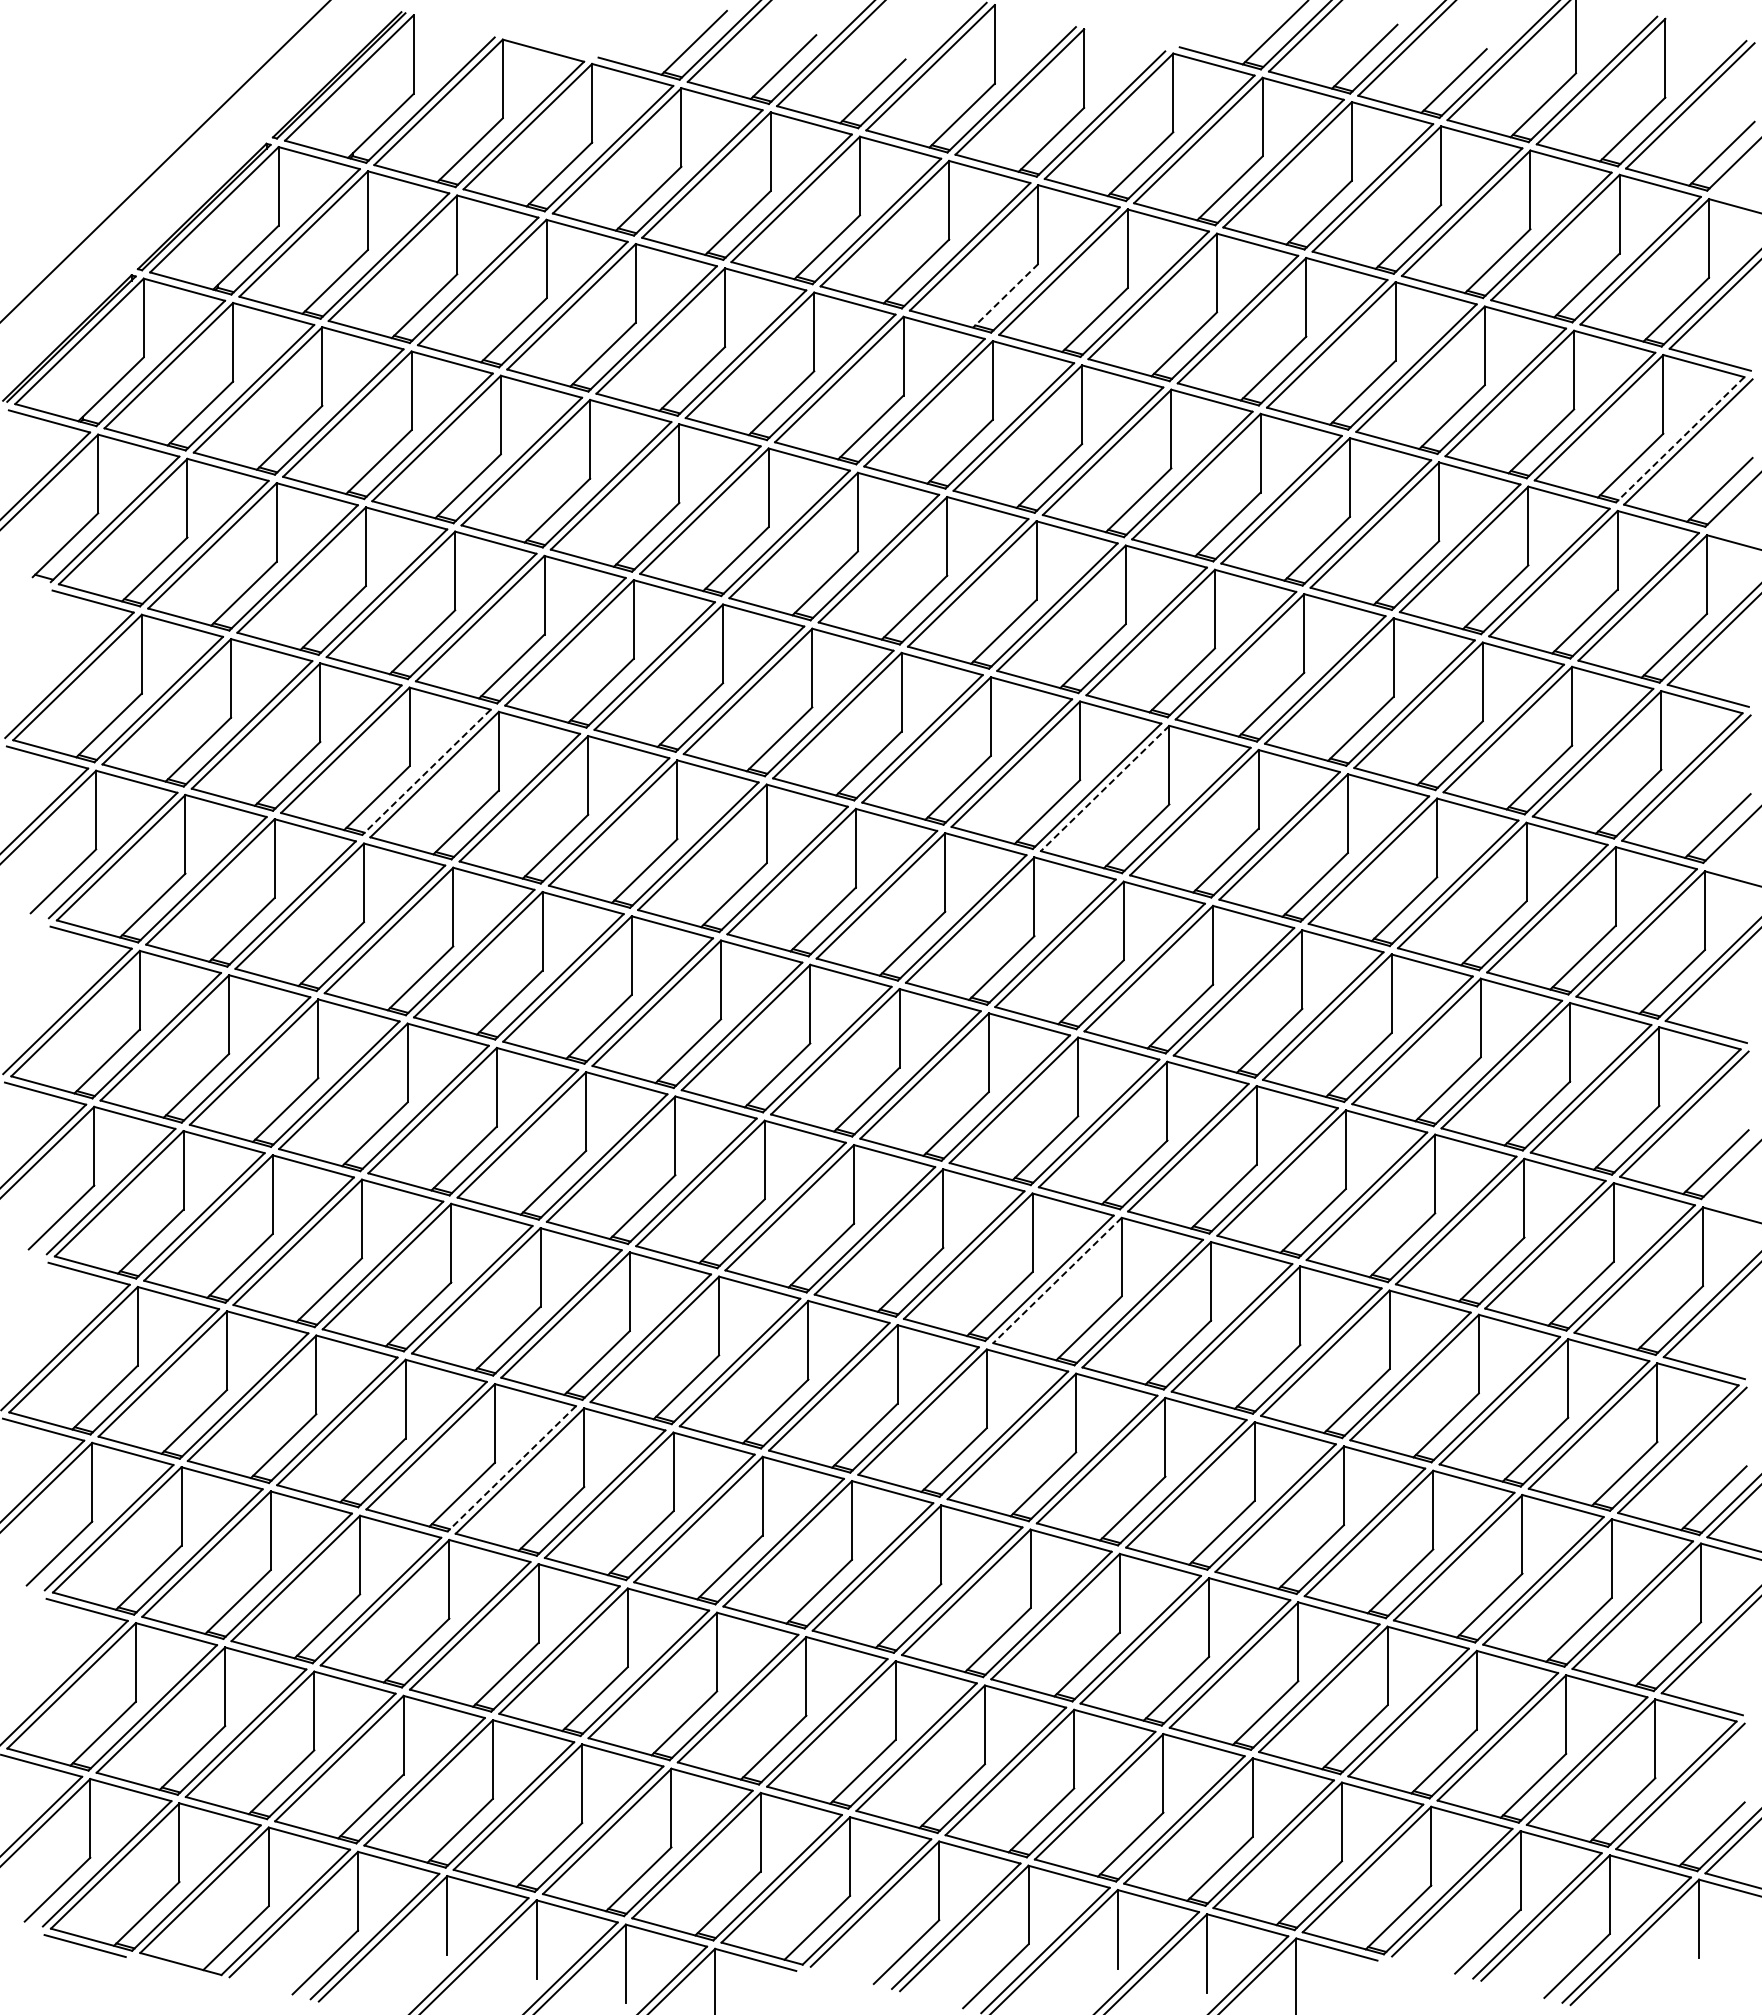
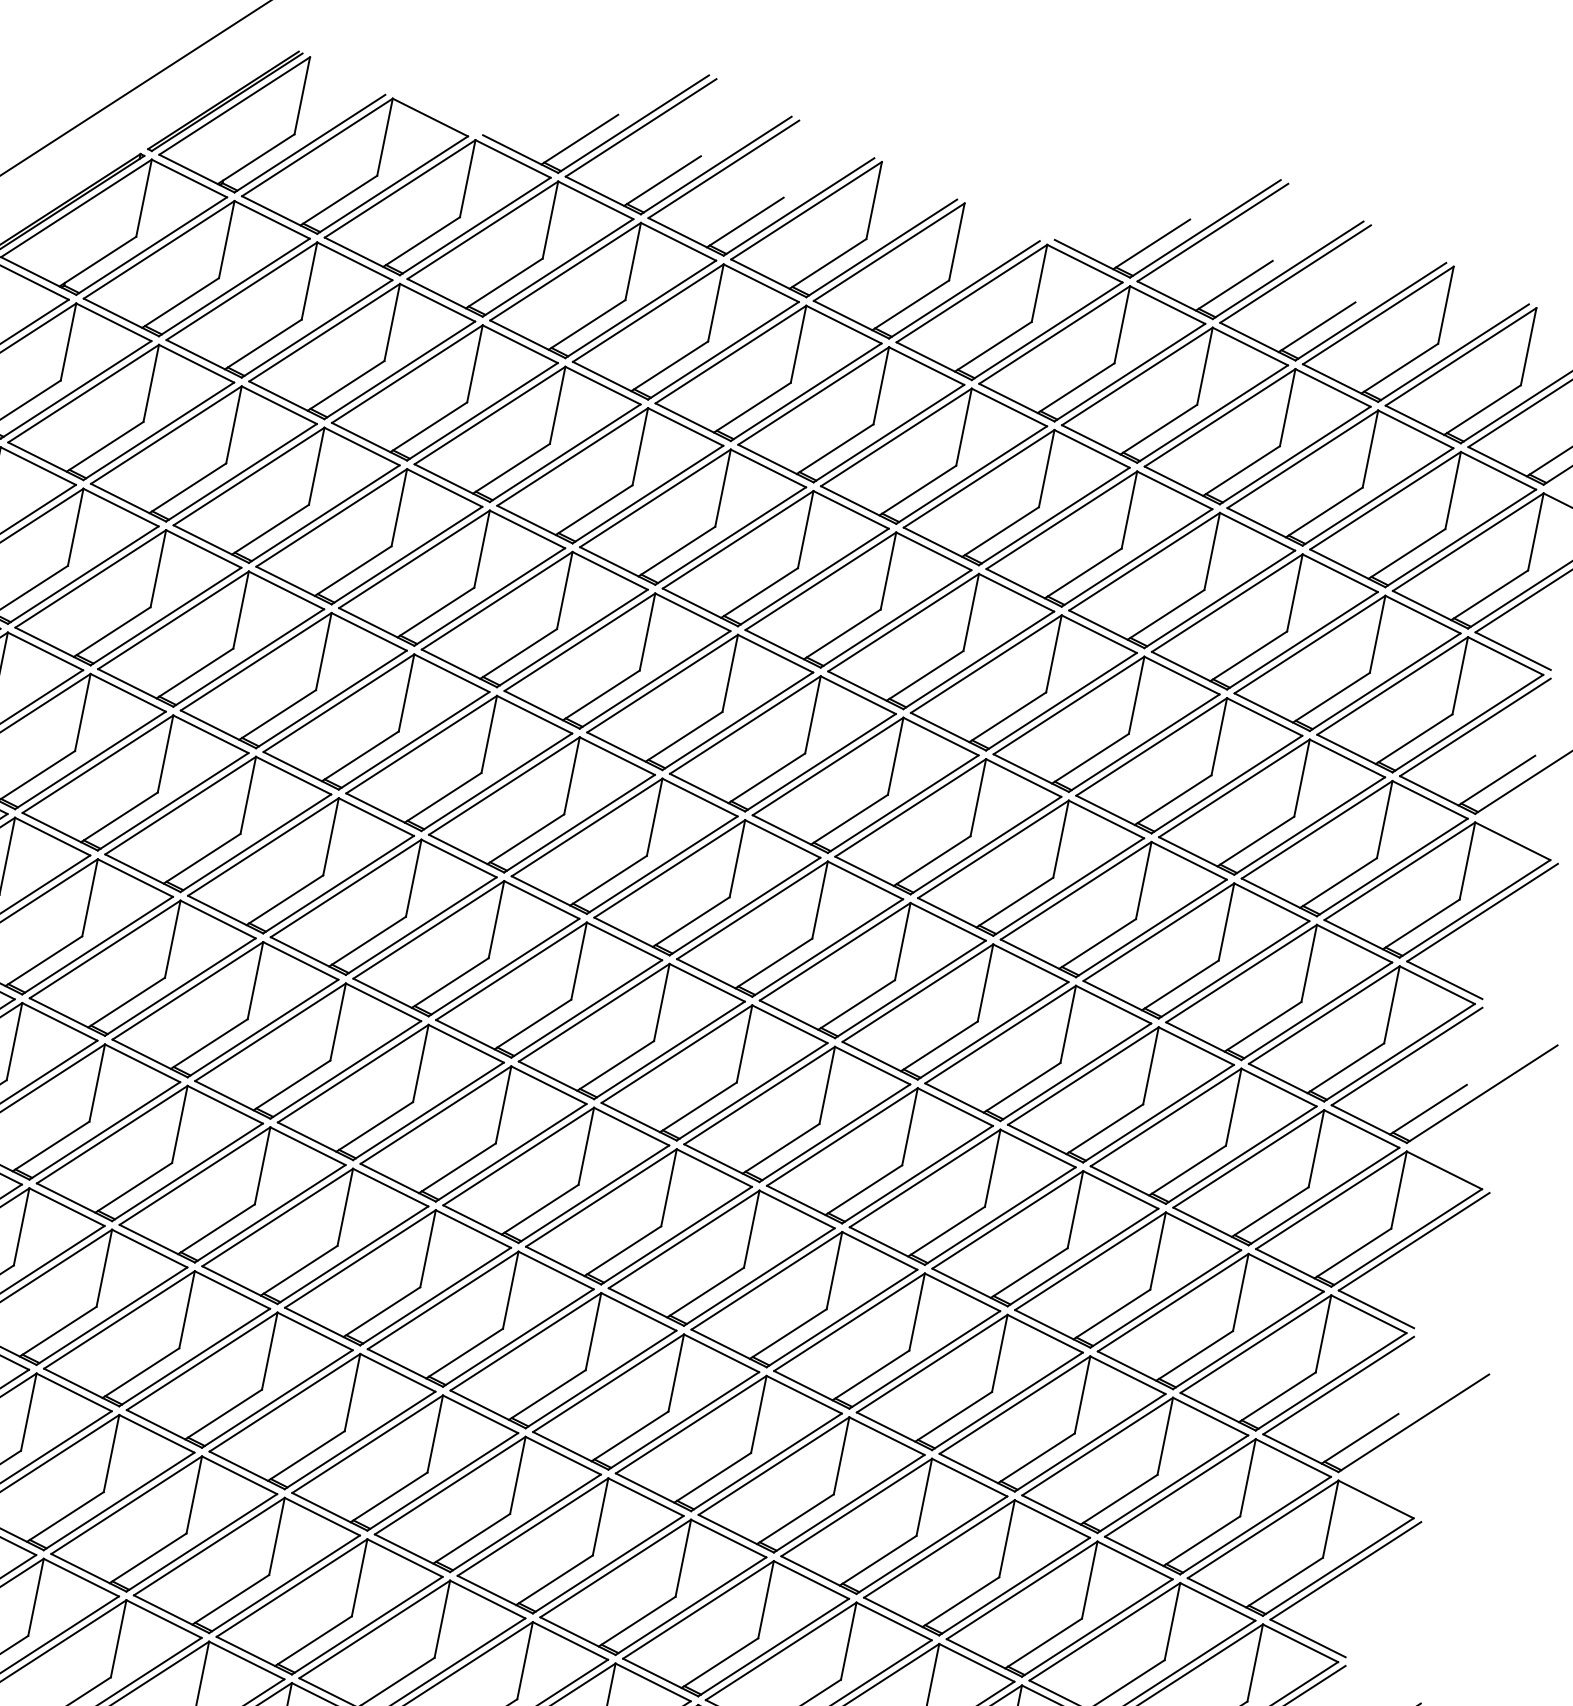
line: (1005, 295) -> (834, 448), dashed -> solid
line: (1680, 439) -> (1468, 723), dashed -> solid
line: (426, 772) -> (173, 801), dashed -> solid
line: (1105, 788) -> (835, 951), dashed -> solid
line: (1057, 1280) -> (691, 1424), dashed -> solid
line: (511, 1468) -> (118, 1501), dashed -> solid

